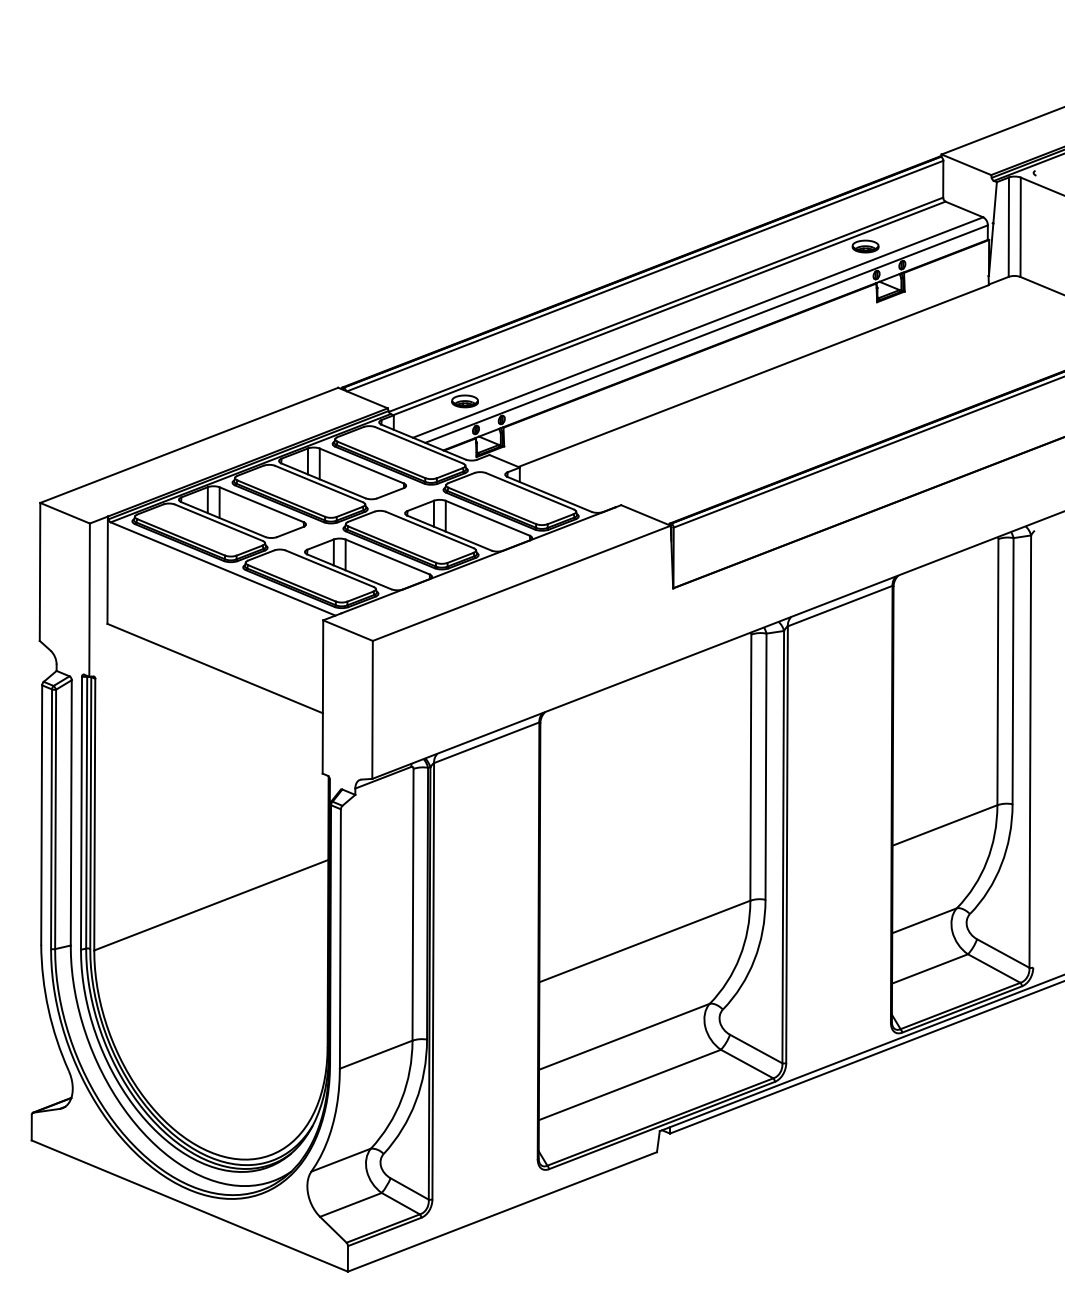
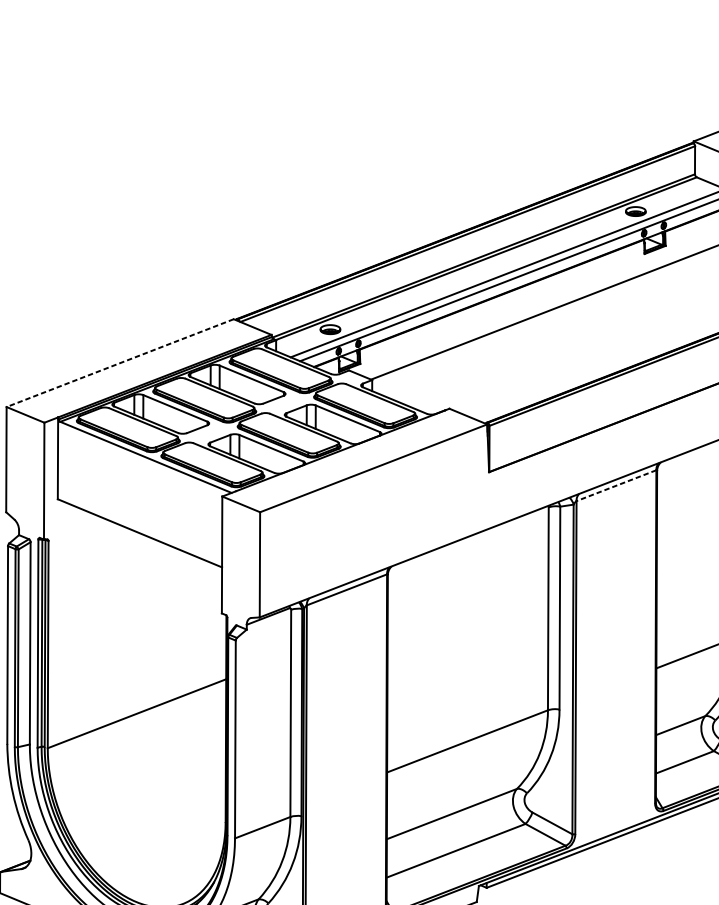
line: (189, 445) -> (120, 363), solid -> dashed
line: (839, 606) -> (615, 485), solid -> dashed

